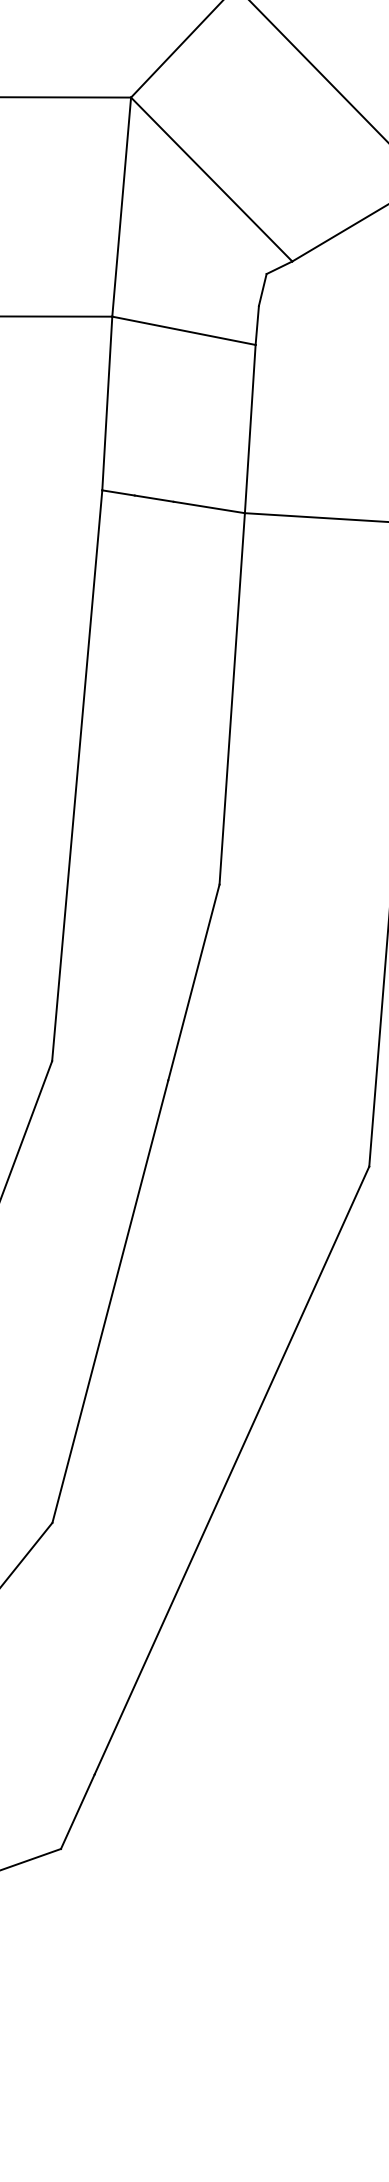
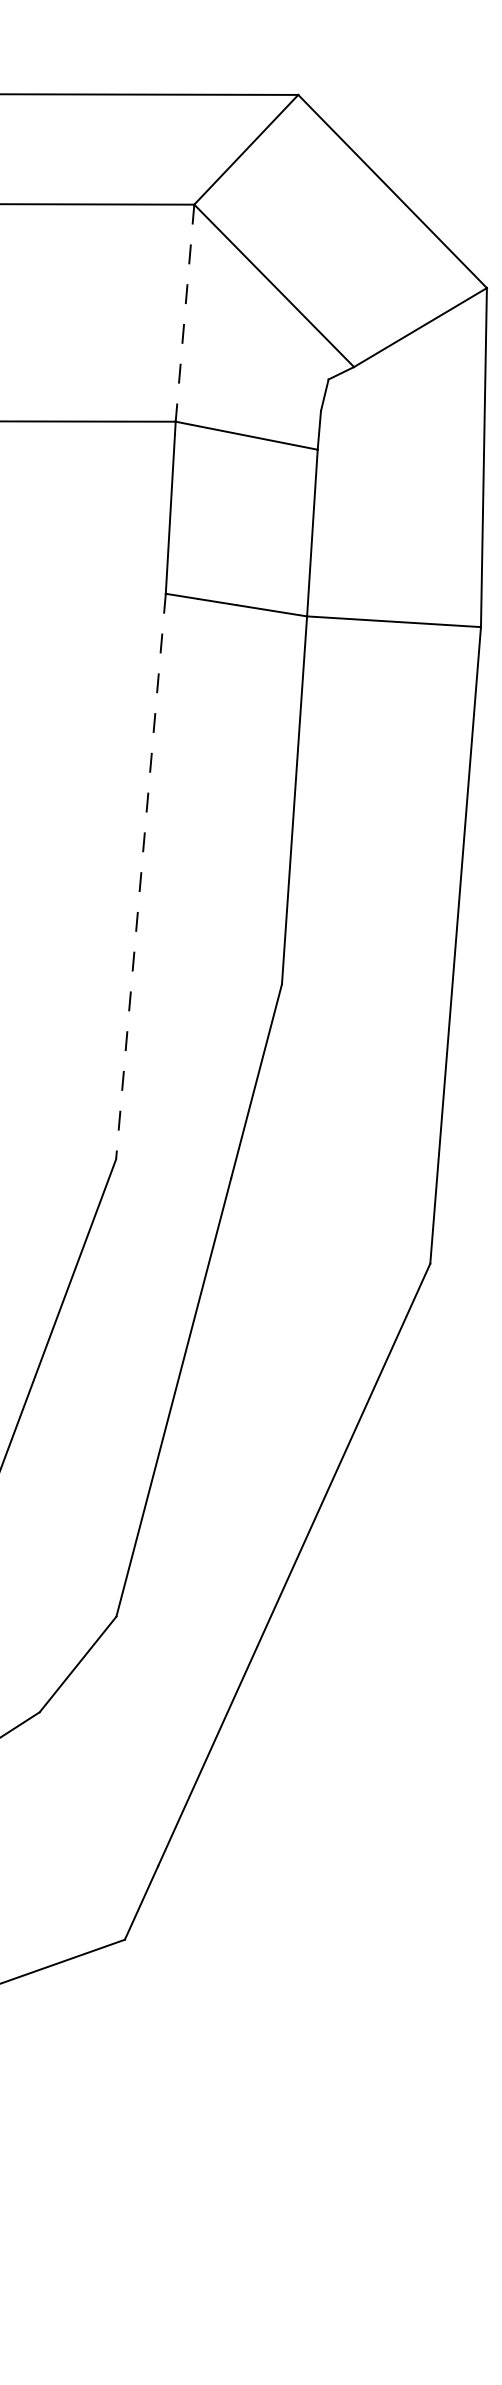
line: (122, 207) -> (185, 313), solid -> dashed
line: (76, 775) -> (140, 876), solid -> dashed

